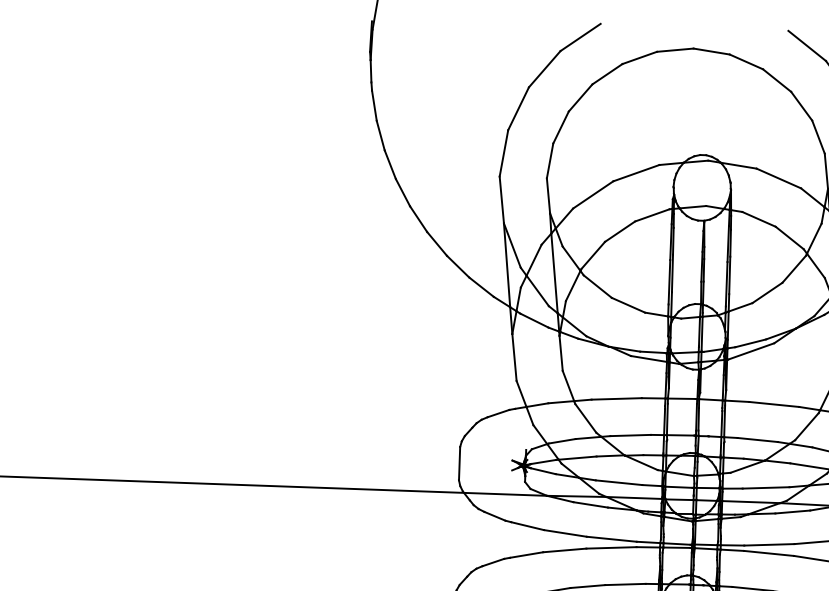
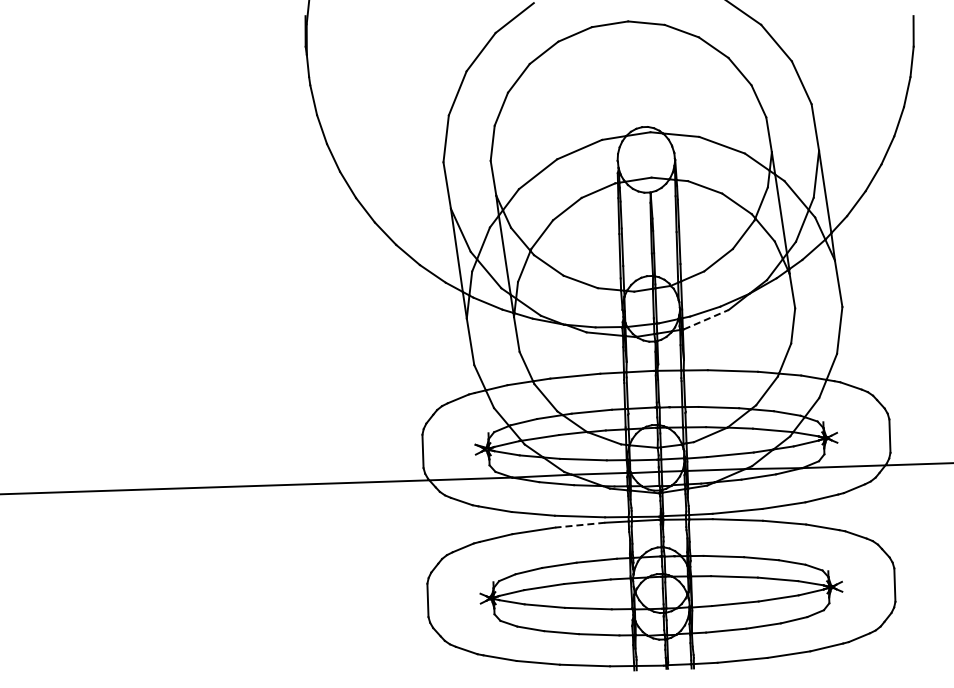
line: (751, 351) -> (706, 319), solid -> dashed
line: (610, 548) -> (579, 525), solid -> dashed

